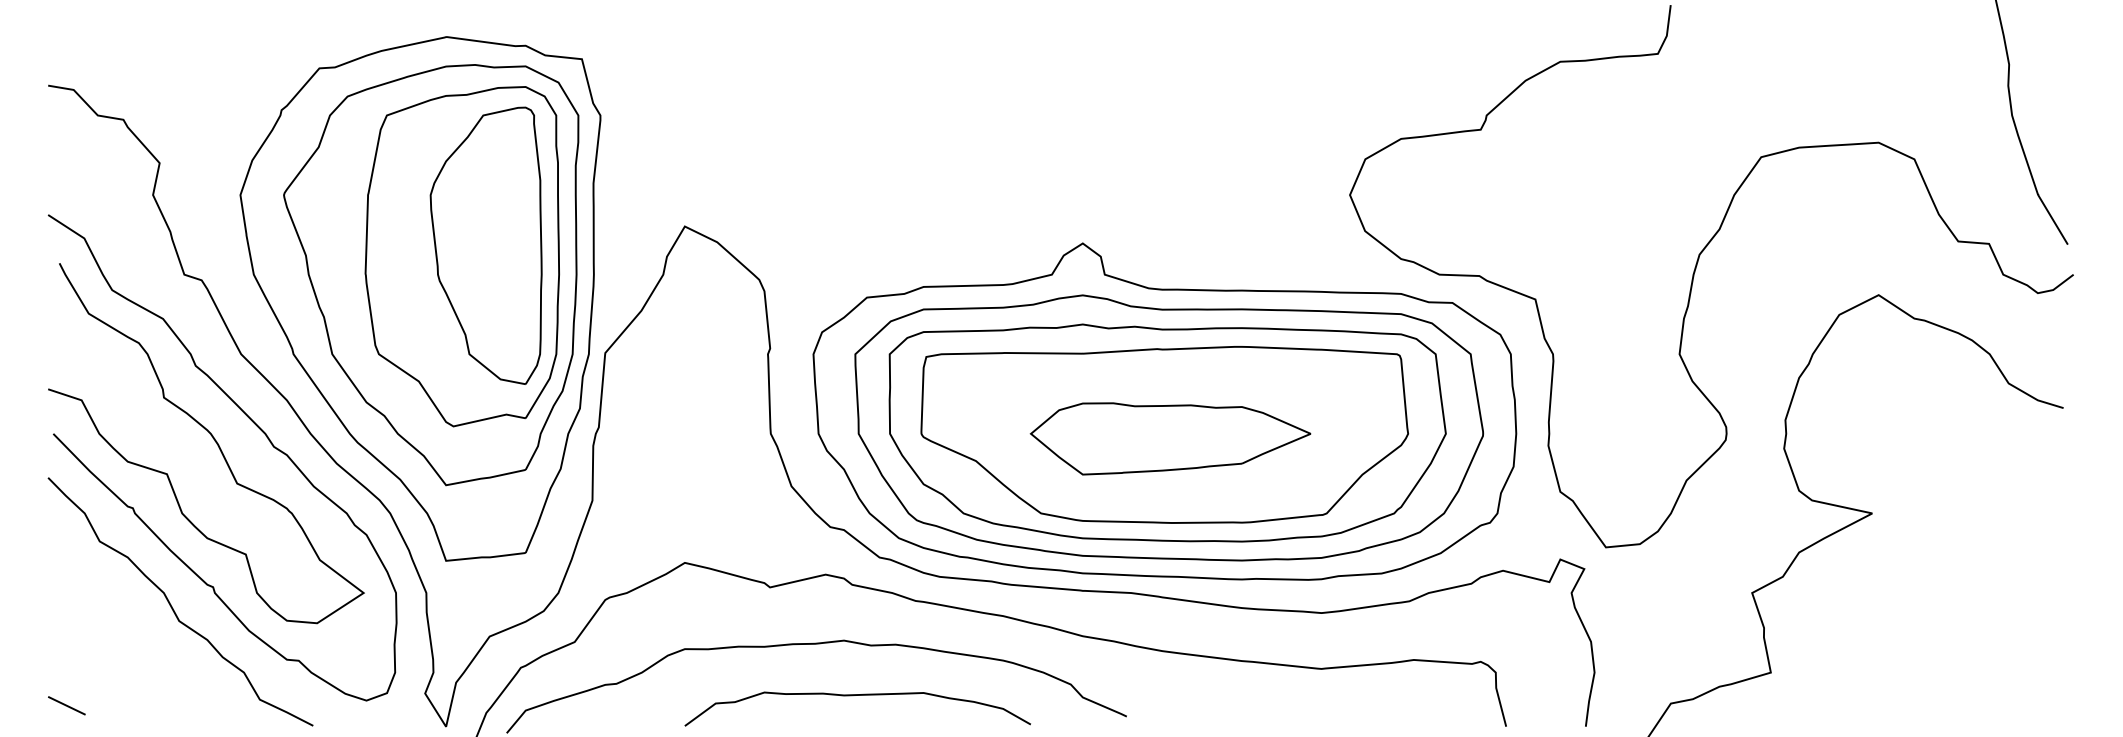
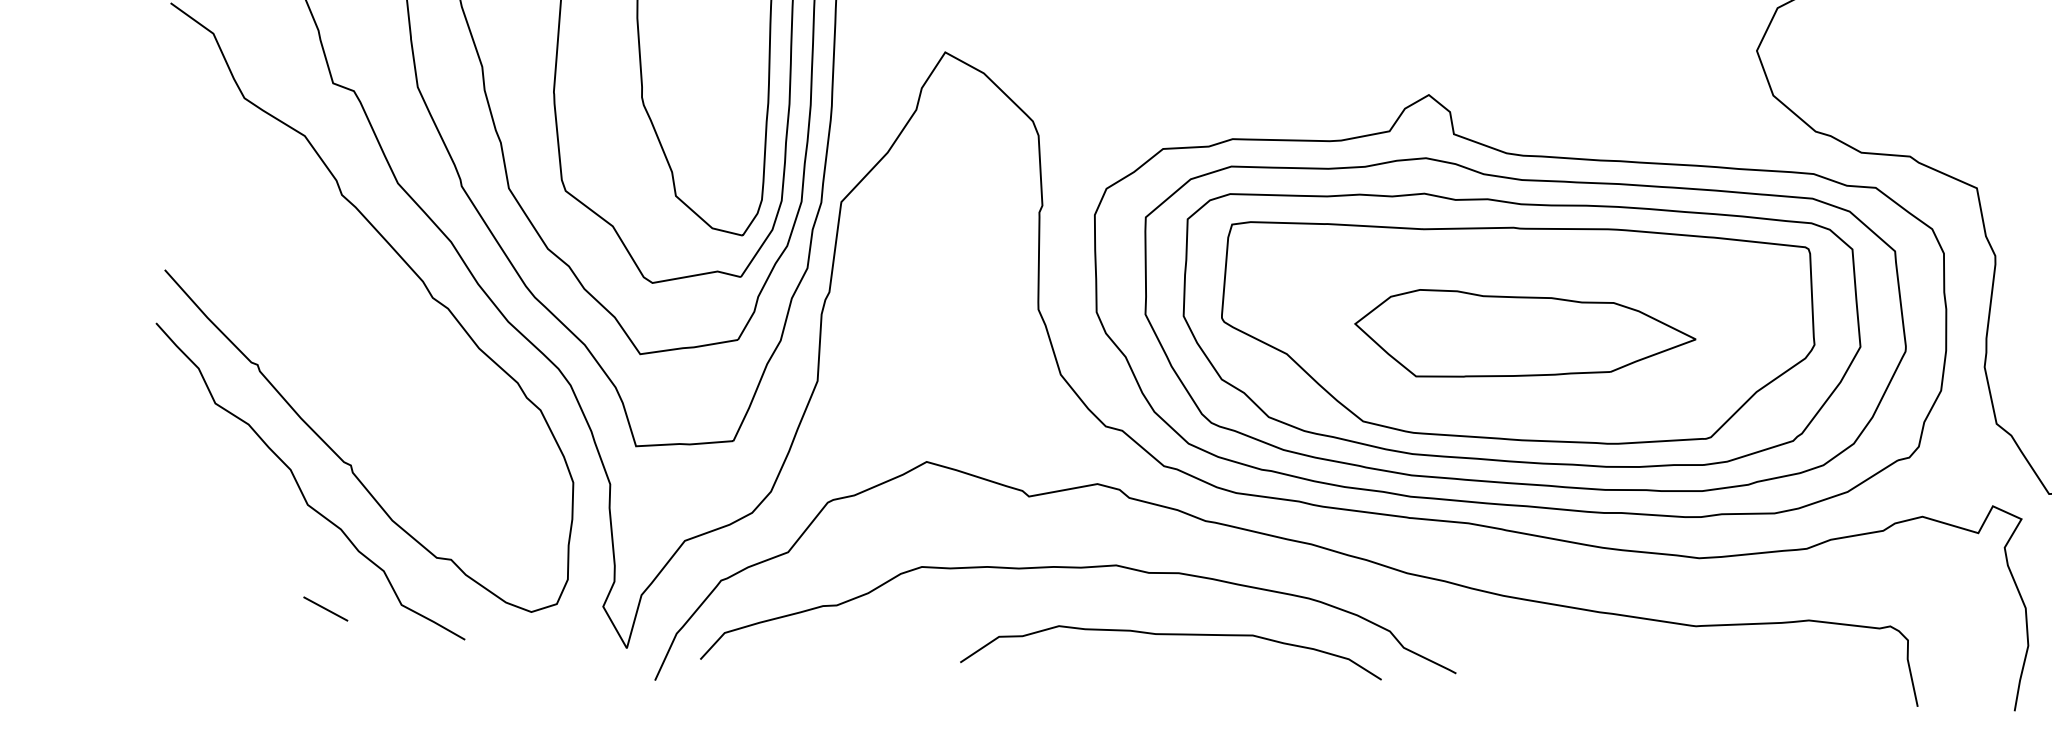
curve: (212, 438) -> (358, 284), removed
curve: (857, 695) -> (1172, 634), moved
line: (66, 705) -> (325, 608), moved

